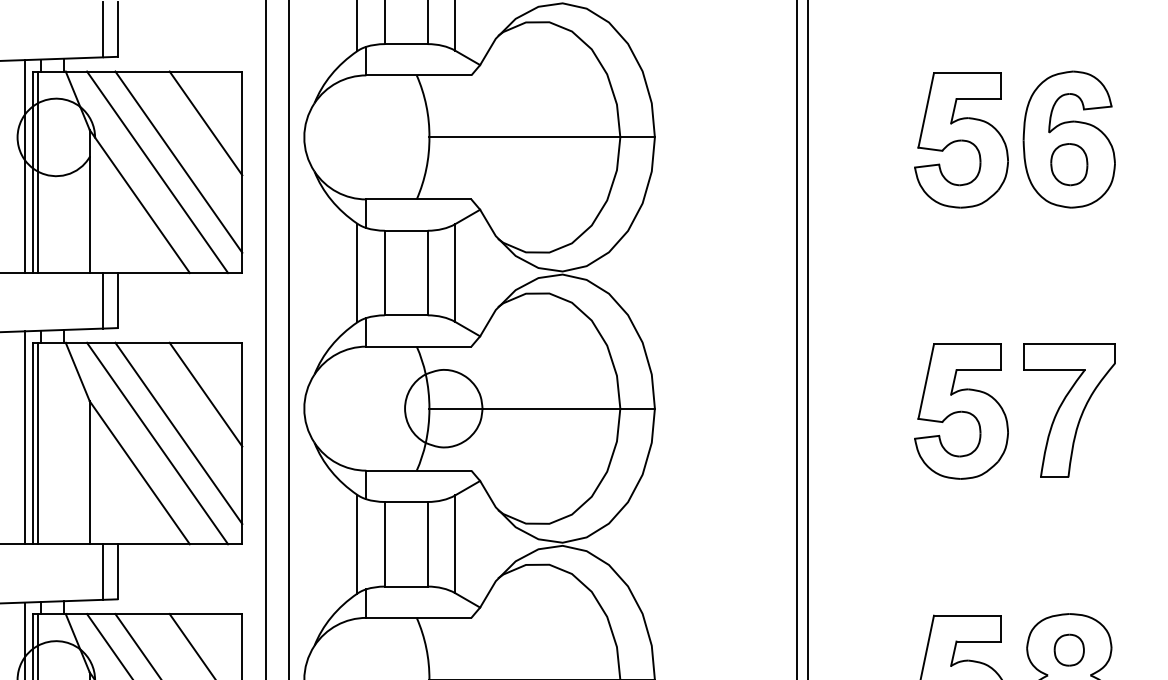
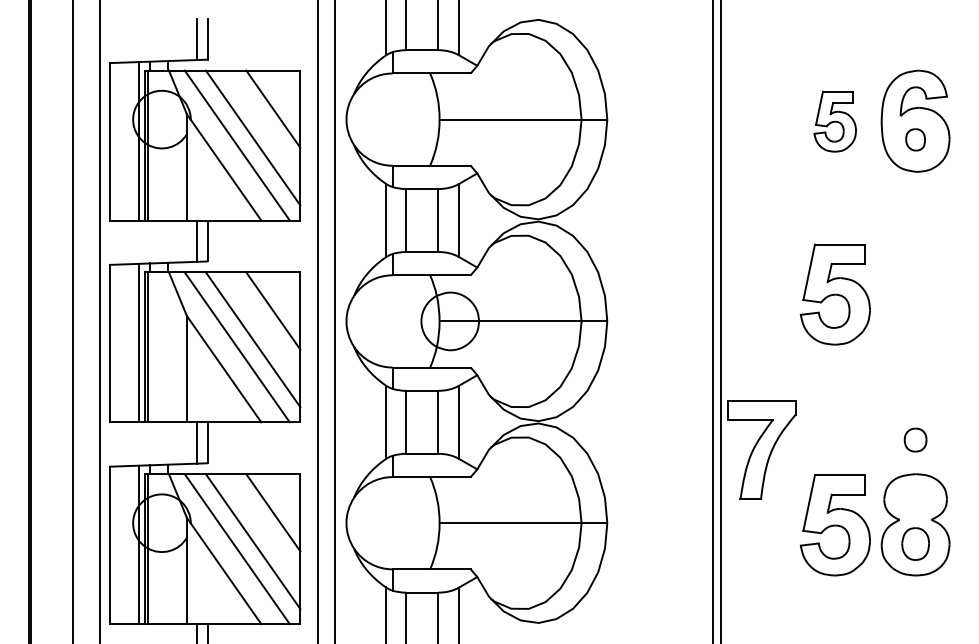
part: (960, 139) -> (834, 121), size x0.6
part: (1069, 164) -> (915, 139), size x0.7
part: (1069, 410) -> (761, 449), moved
part: (960, 411) -> (834, 294), moved
part: (1069, 649) -> (915, 439), moved

